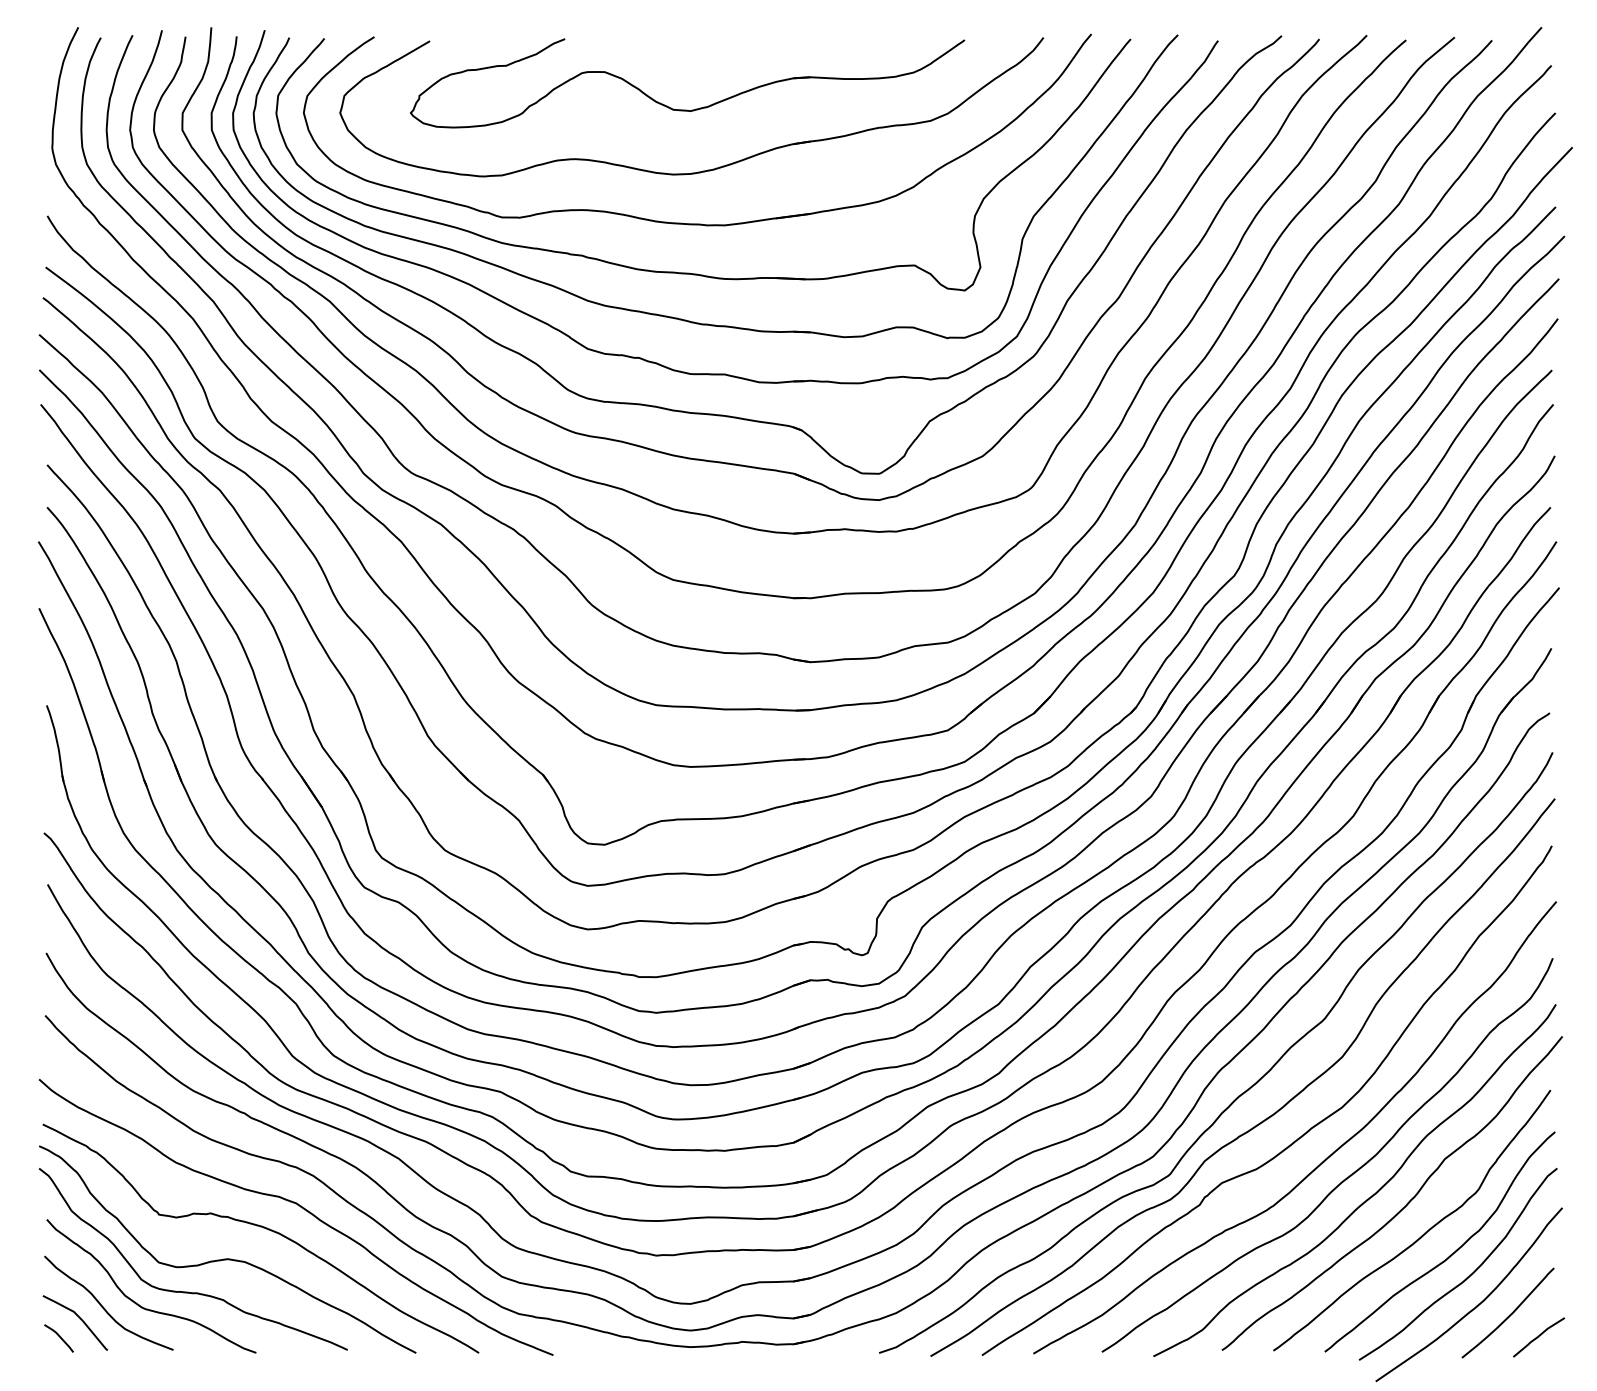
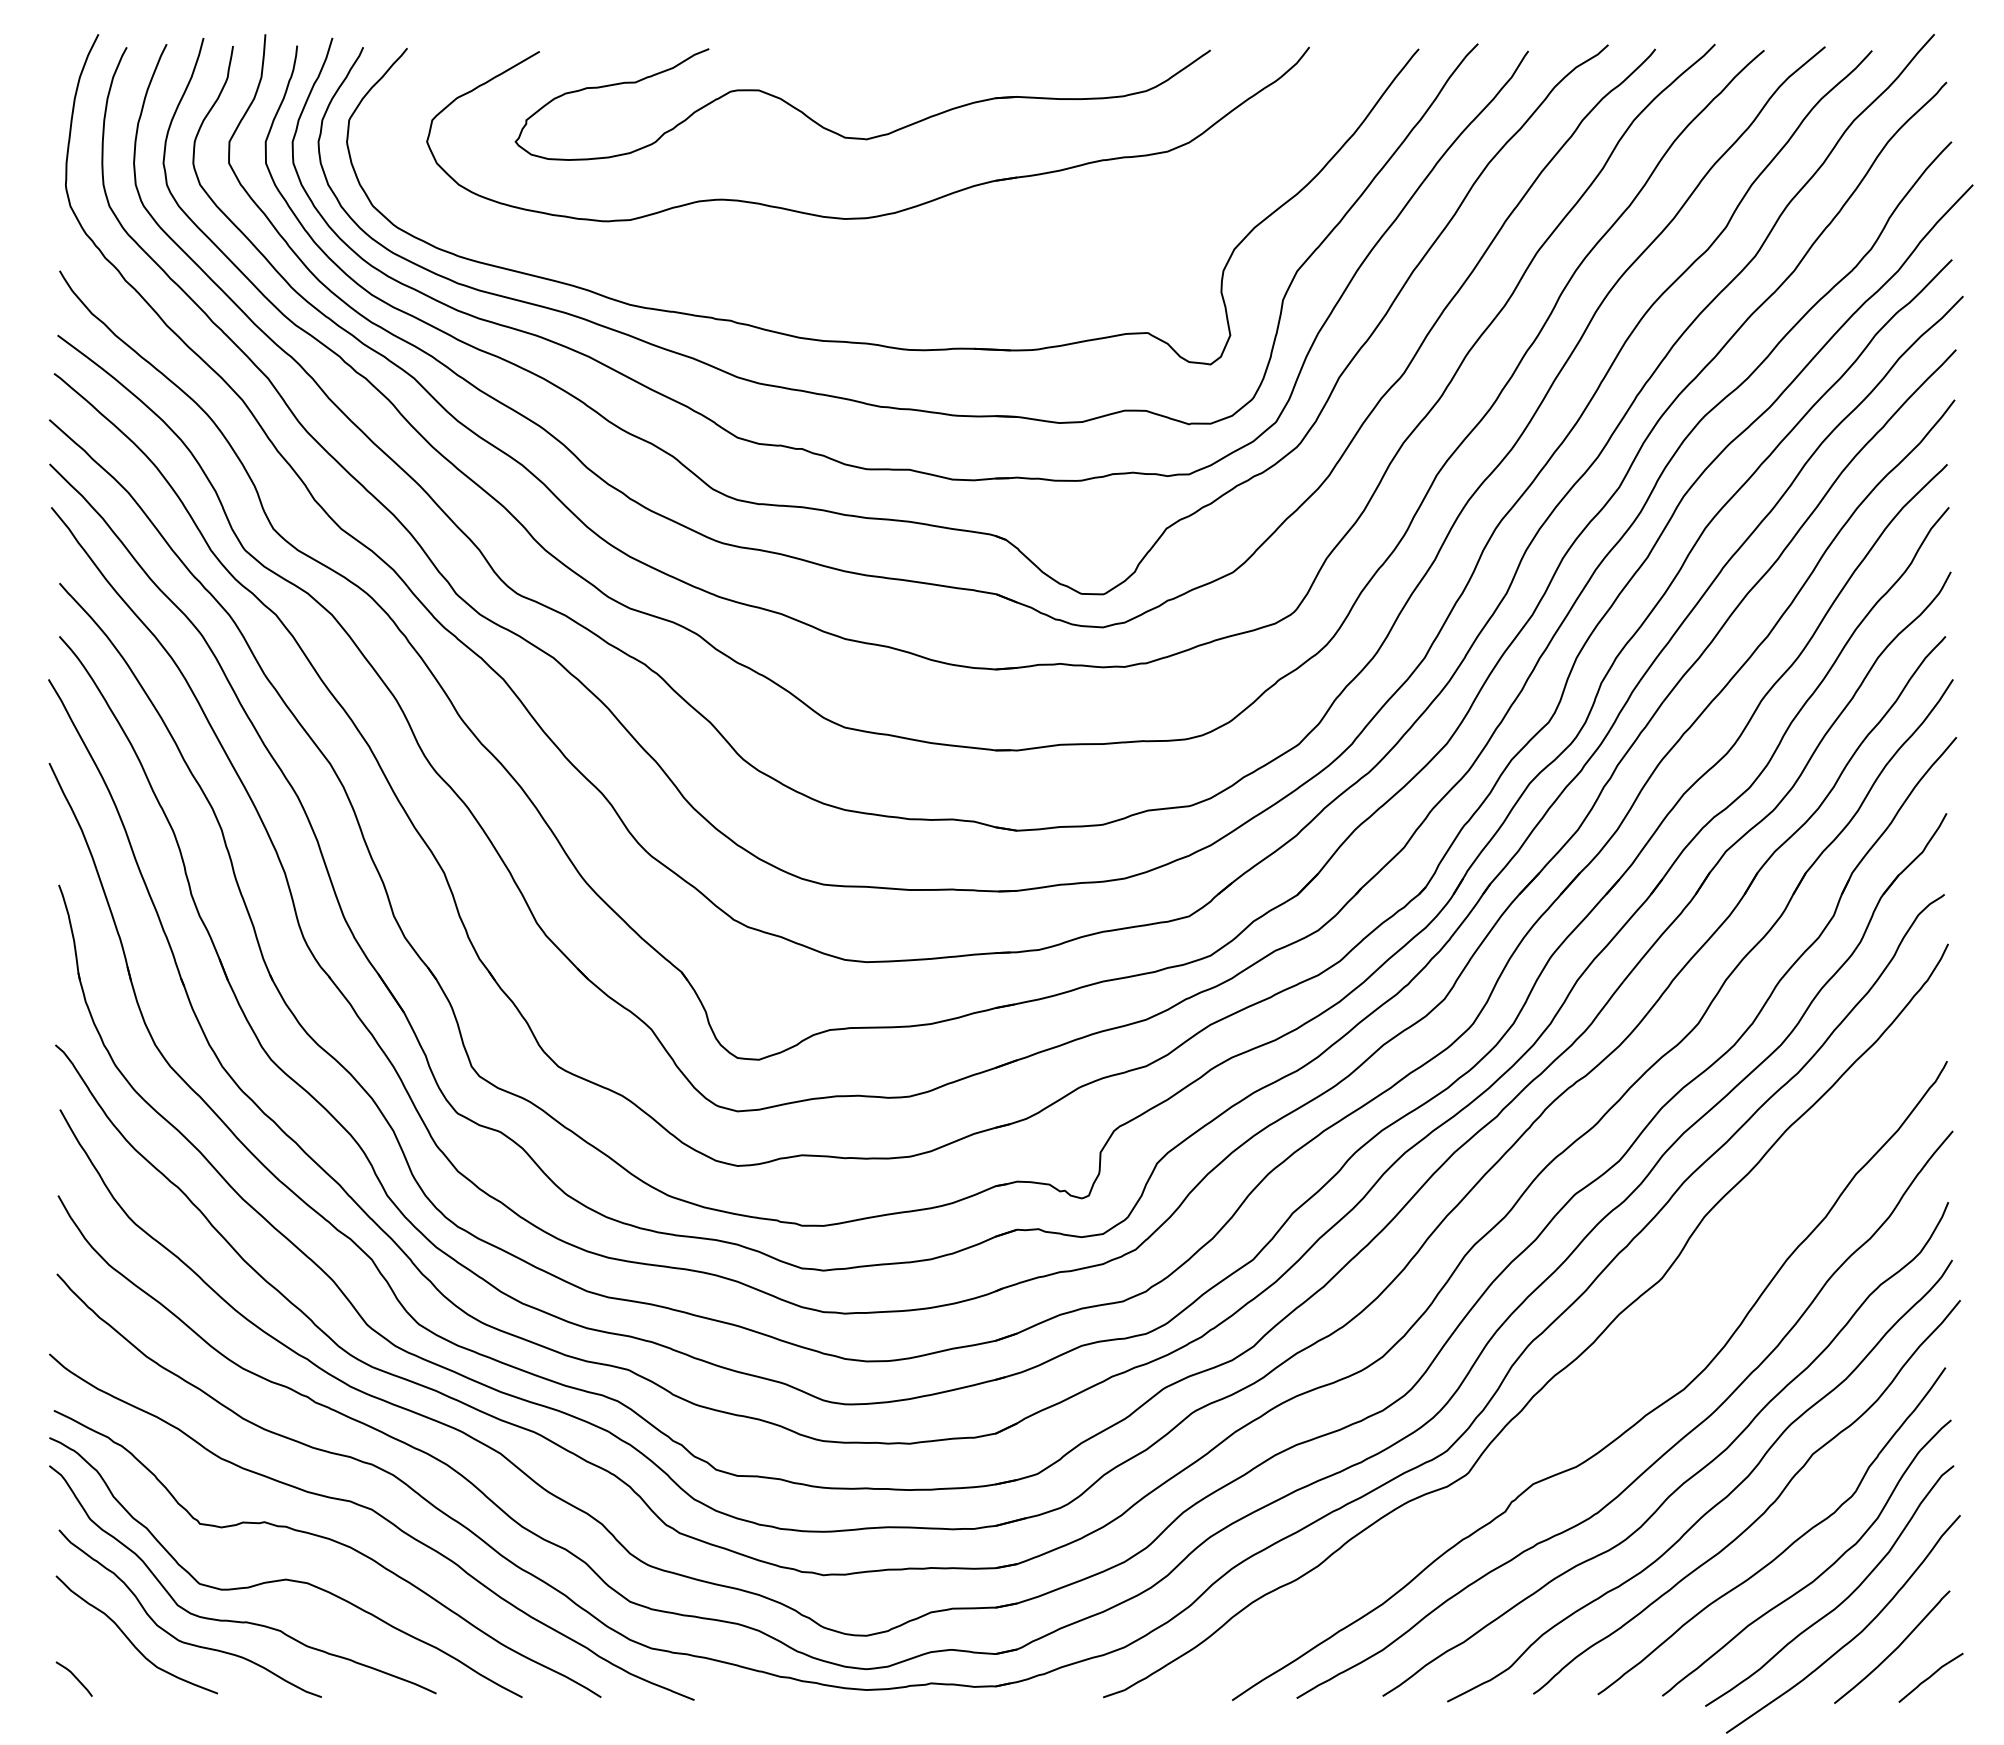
part: (697, 223) -> (875, 280), removed
curve: (1269, 1116) -> (1592, 1400), removed
curve: (79, 1318) -> (99, 1653), removed

